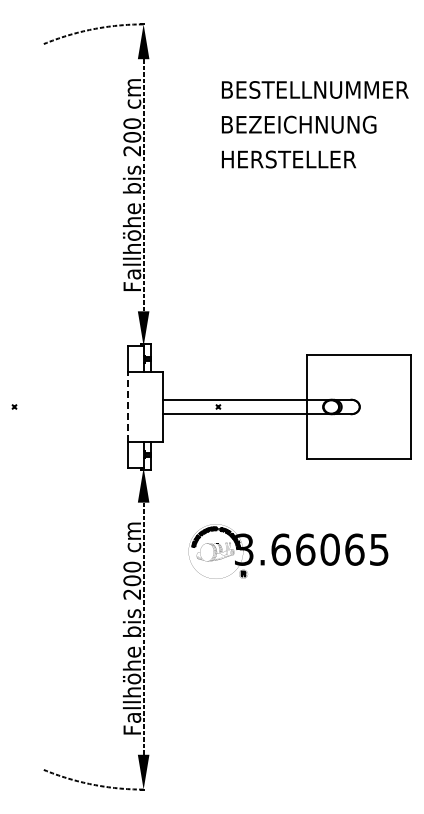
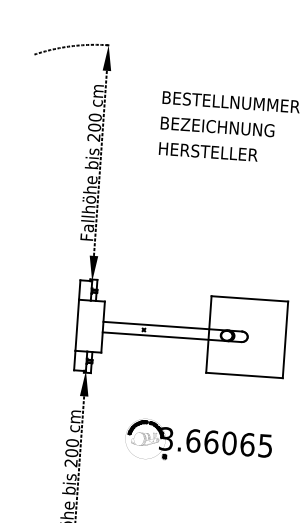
line: (127, 407) -> (77, 325), dashed -> solid
part: (288, 551) -> (198, 442), moved

